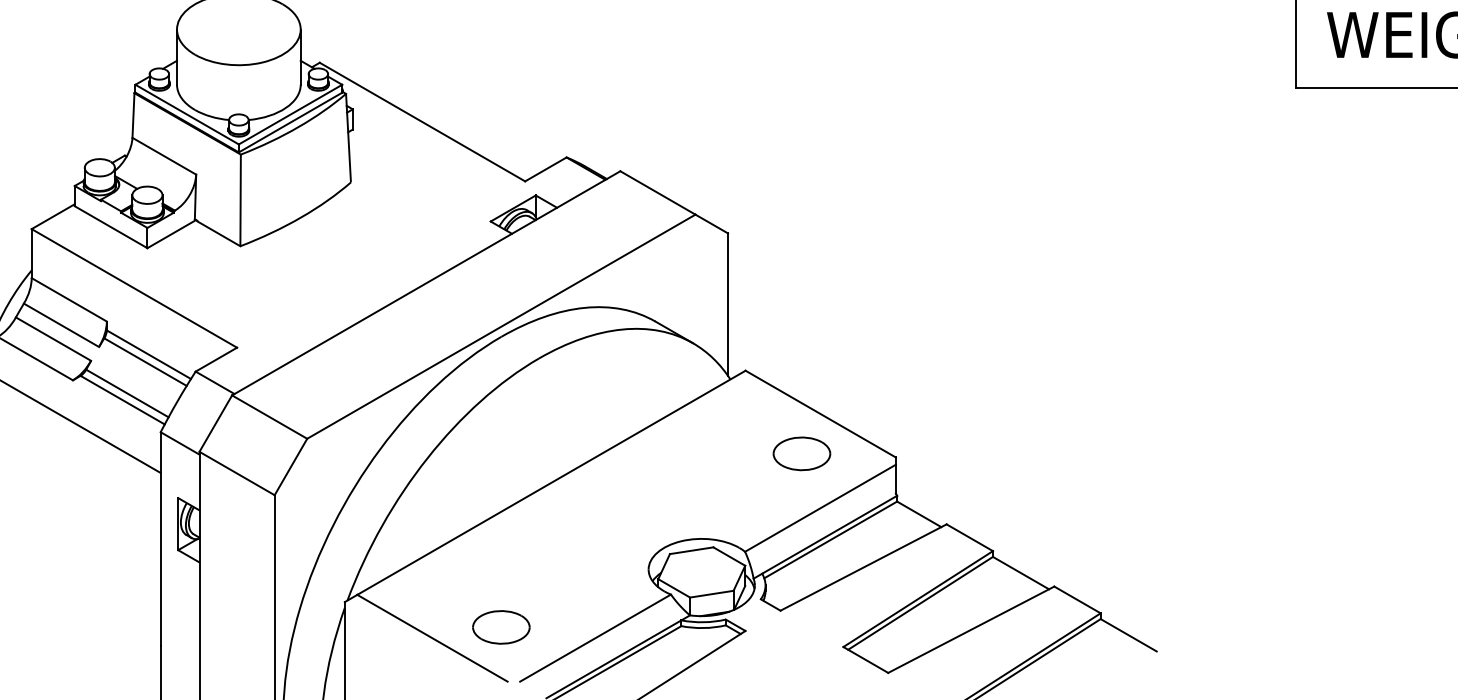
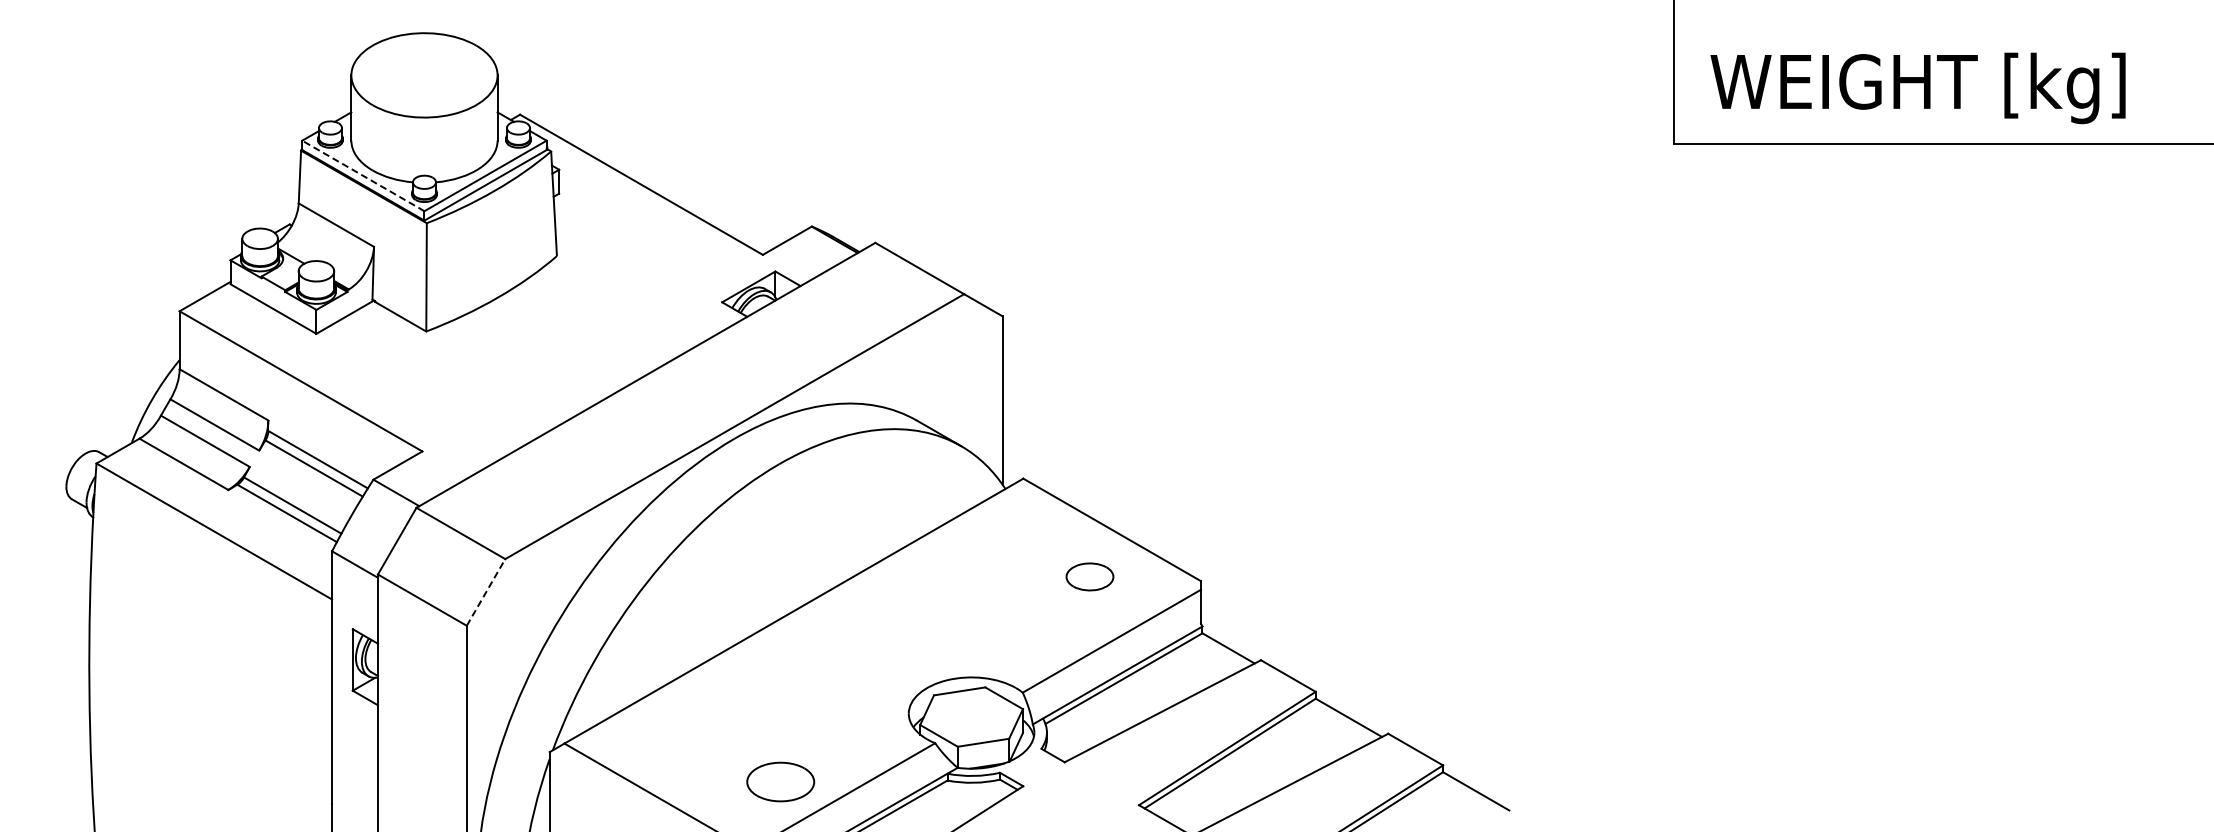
line: (187, 114) -> (363, 175), solid -> dashed
part: (801, 453) -> (1089, 576), size x0.7
line: (291, 467) -> (486, 592), solid -> dashed
part: (501, 626) -> (780, 781), moved

